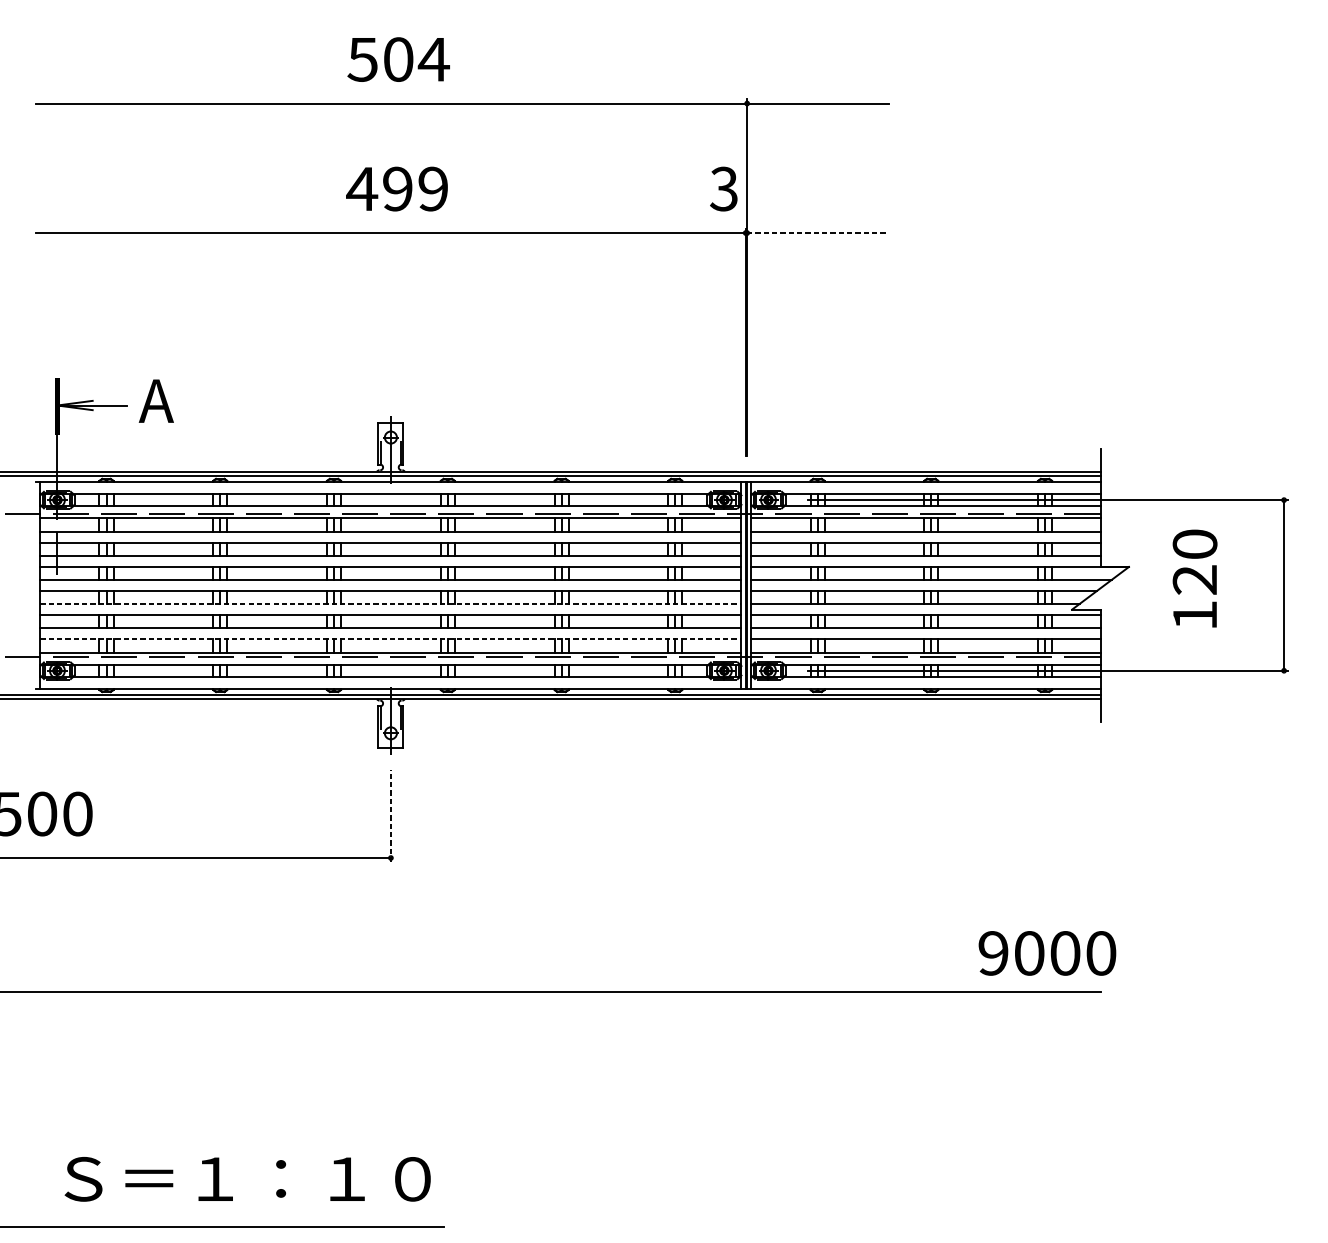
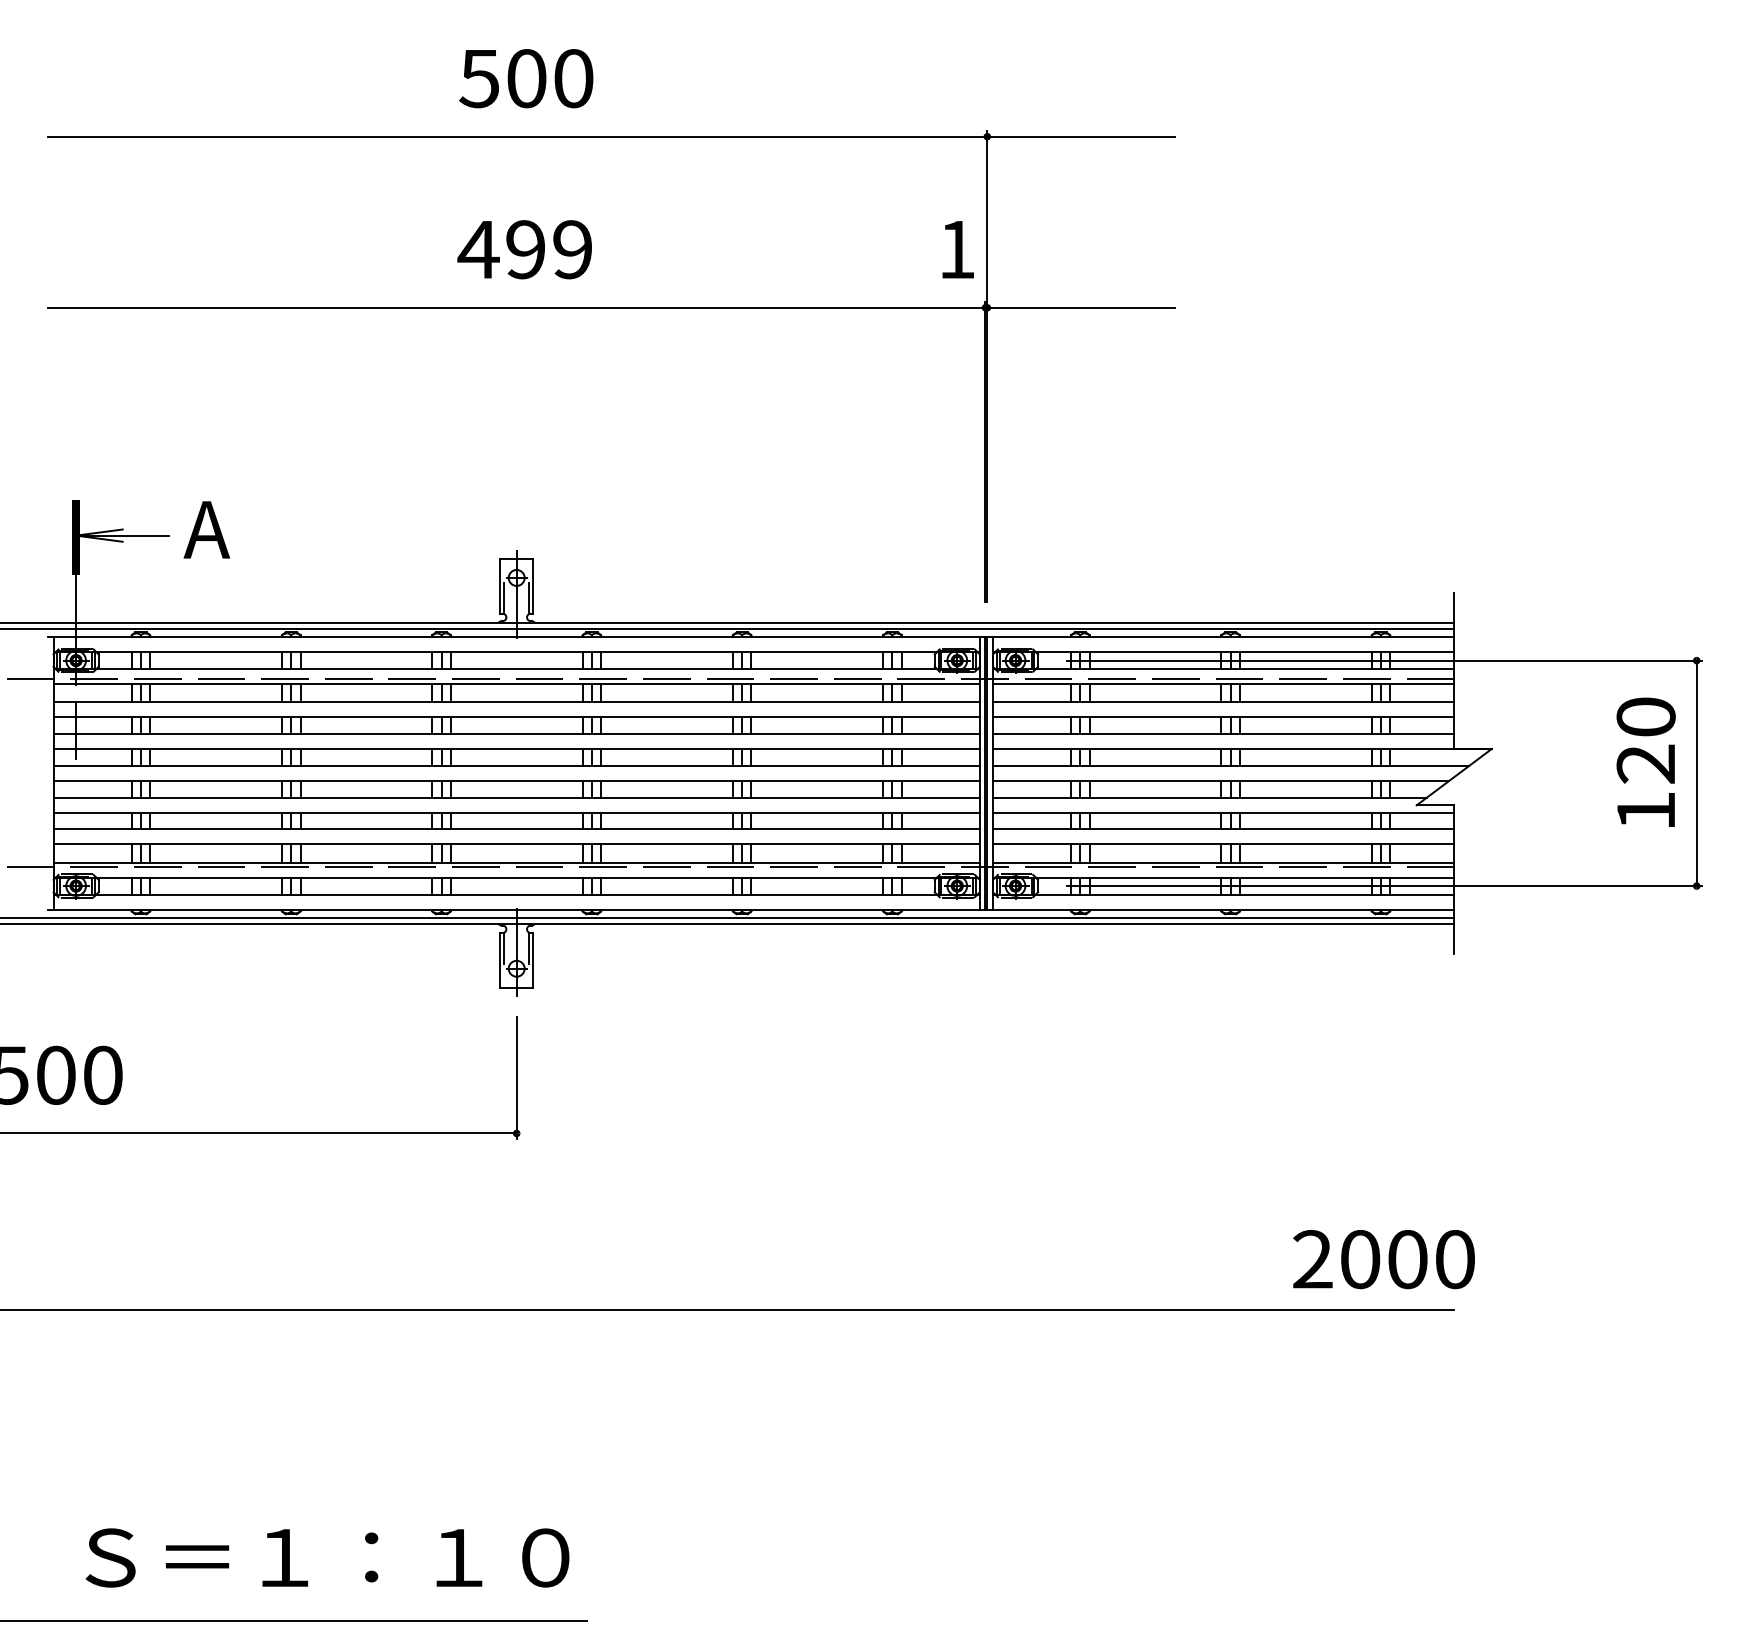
text: (433, 59) -> (573, 78), 504 -> 500
text: (723, 188) -> (956, 249), 3 -> 1
line: (818, 232) -> (1081, 307), dashed -> solid
text: (1194, 577) -> (1645, 761), moved
line: (391, 603) -> (517, 797), dashed -> solid
line: (391, 639) -> (517, 844), dashed -> solid
line: (390, 815) -> (516, 1077), dashed -> solid
text: (993, 953) -> (1312, 1259), 9000 -> 2000

